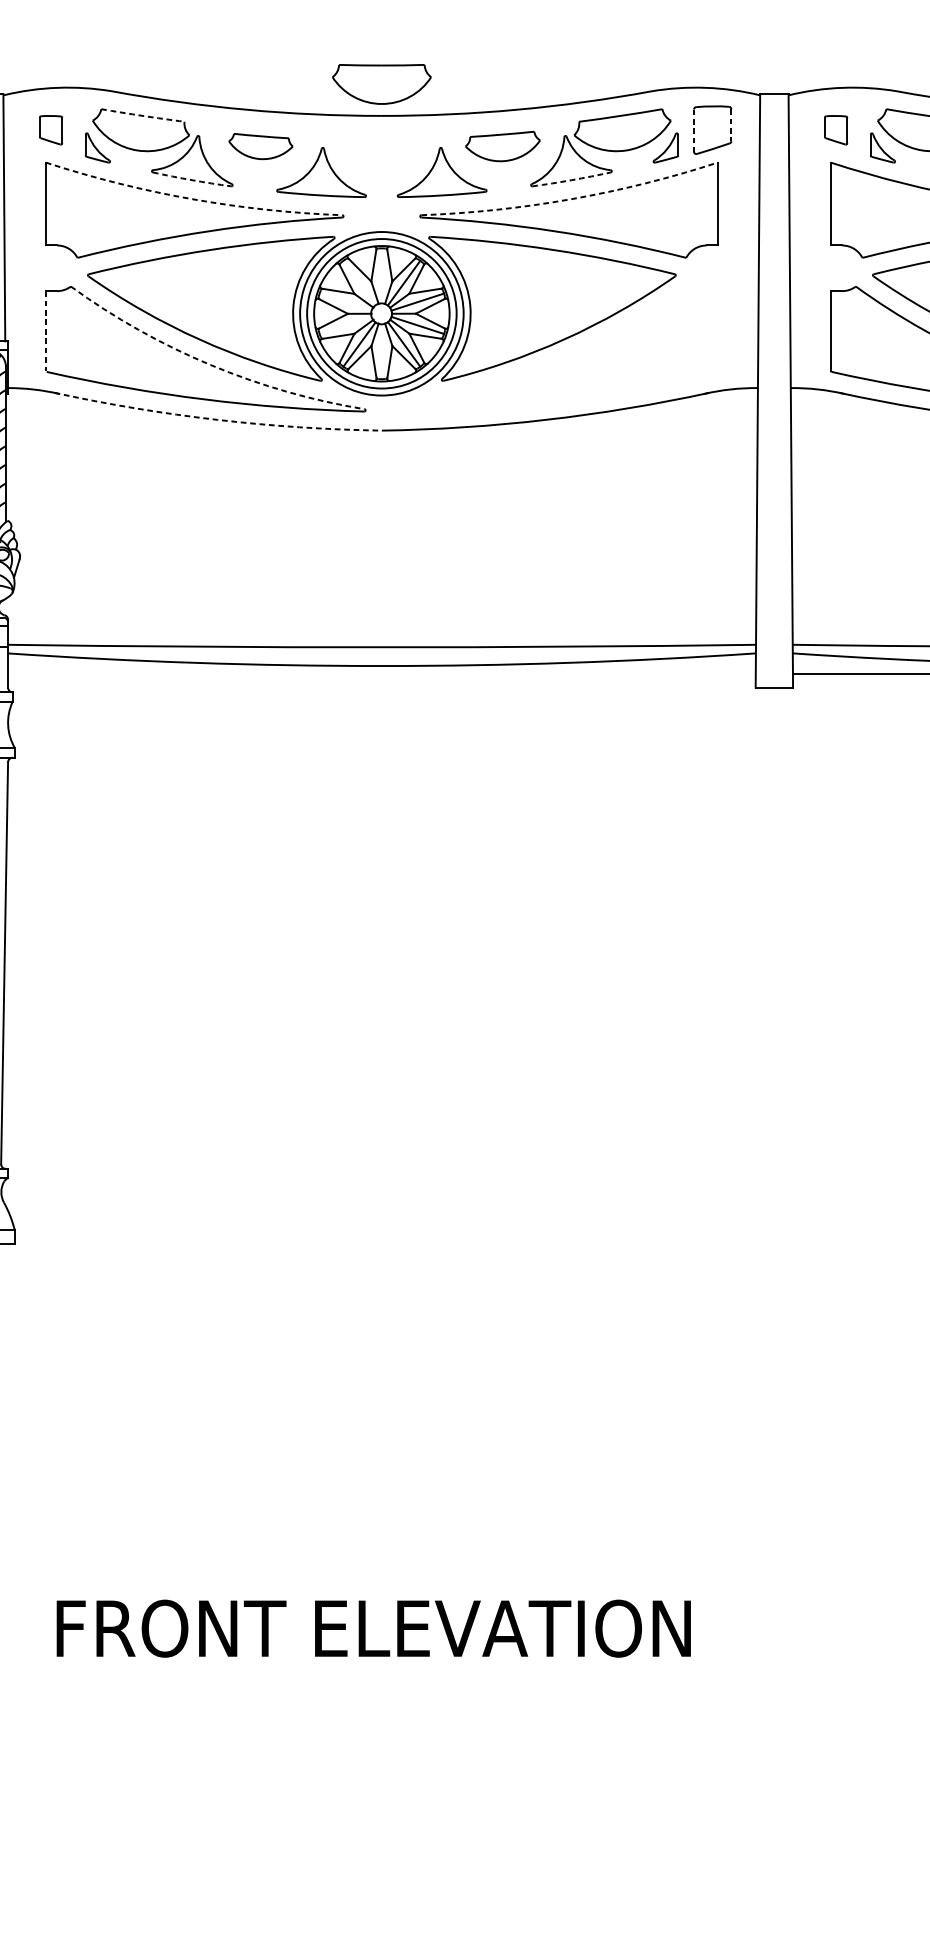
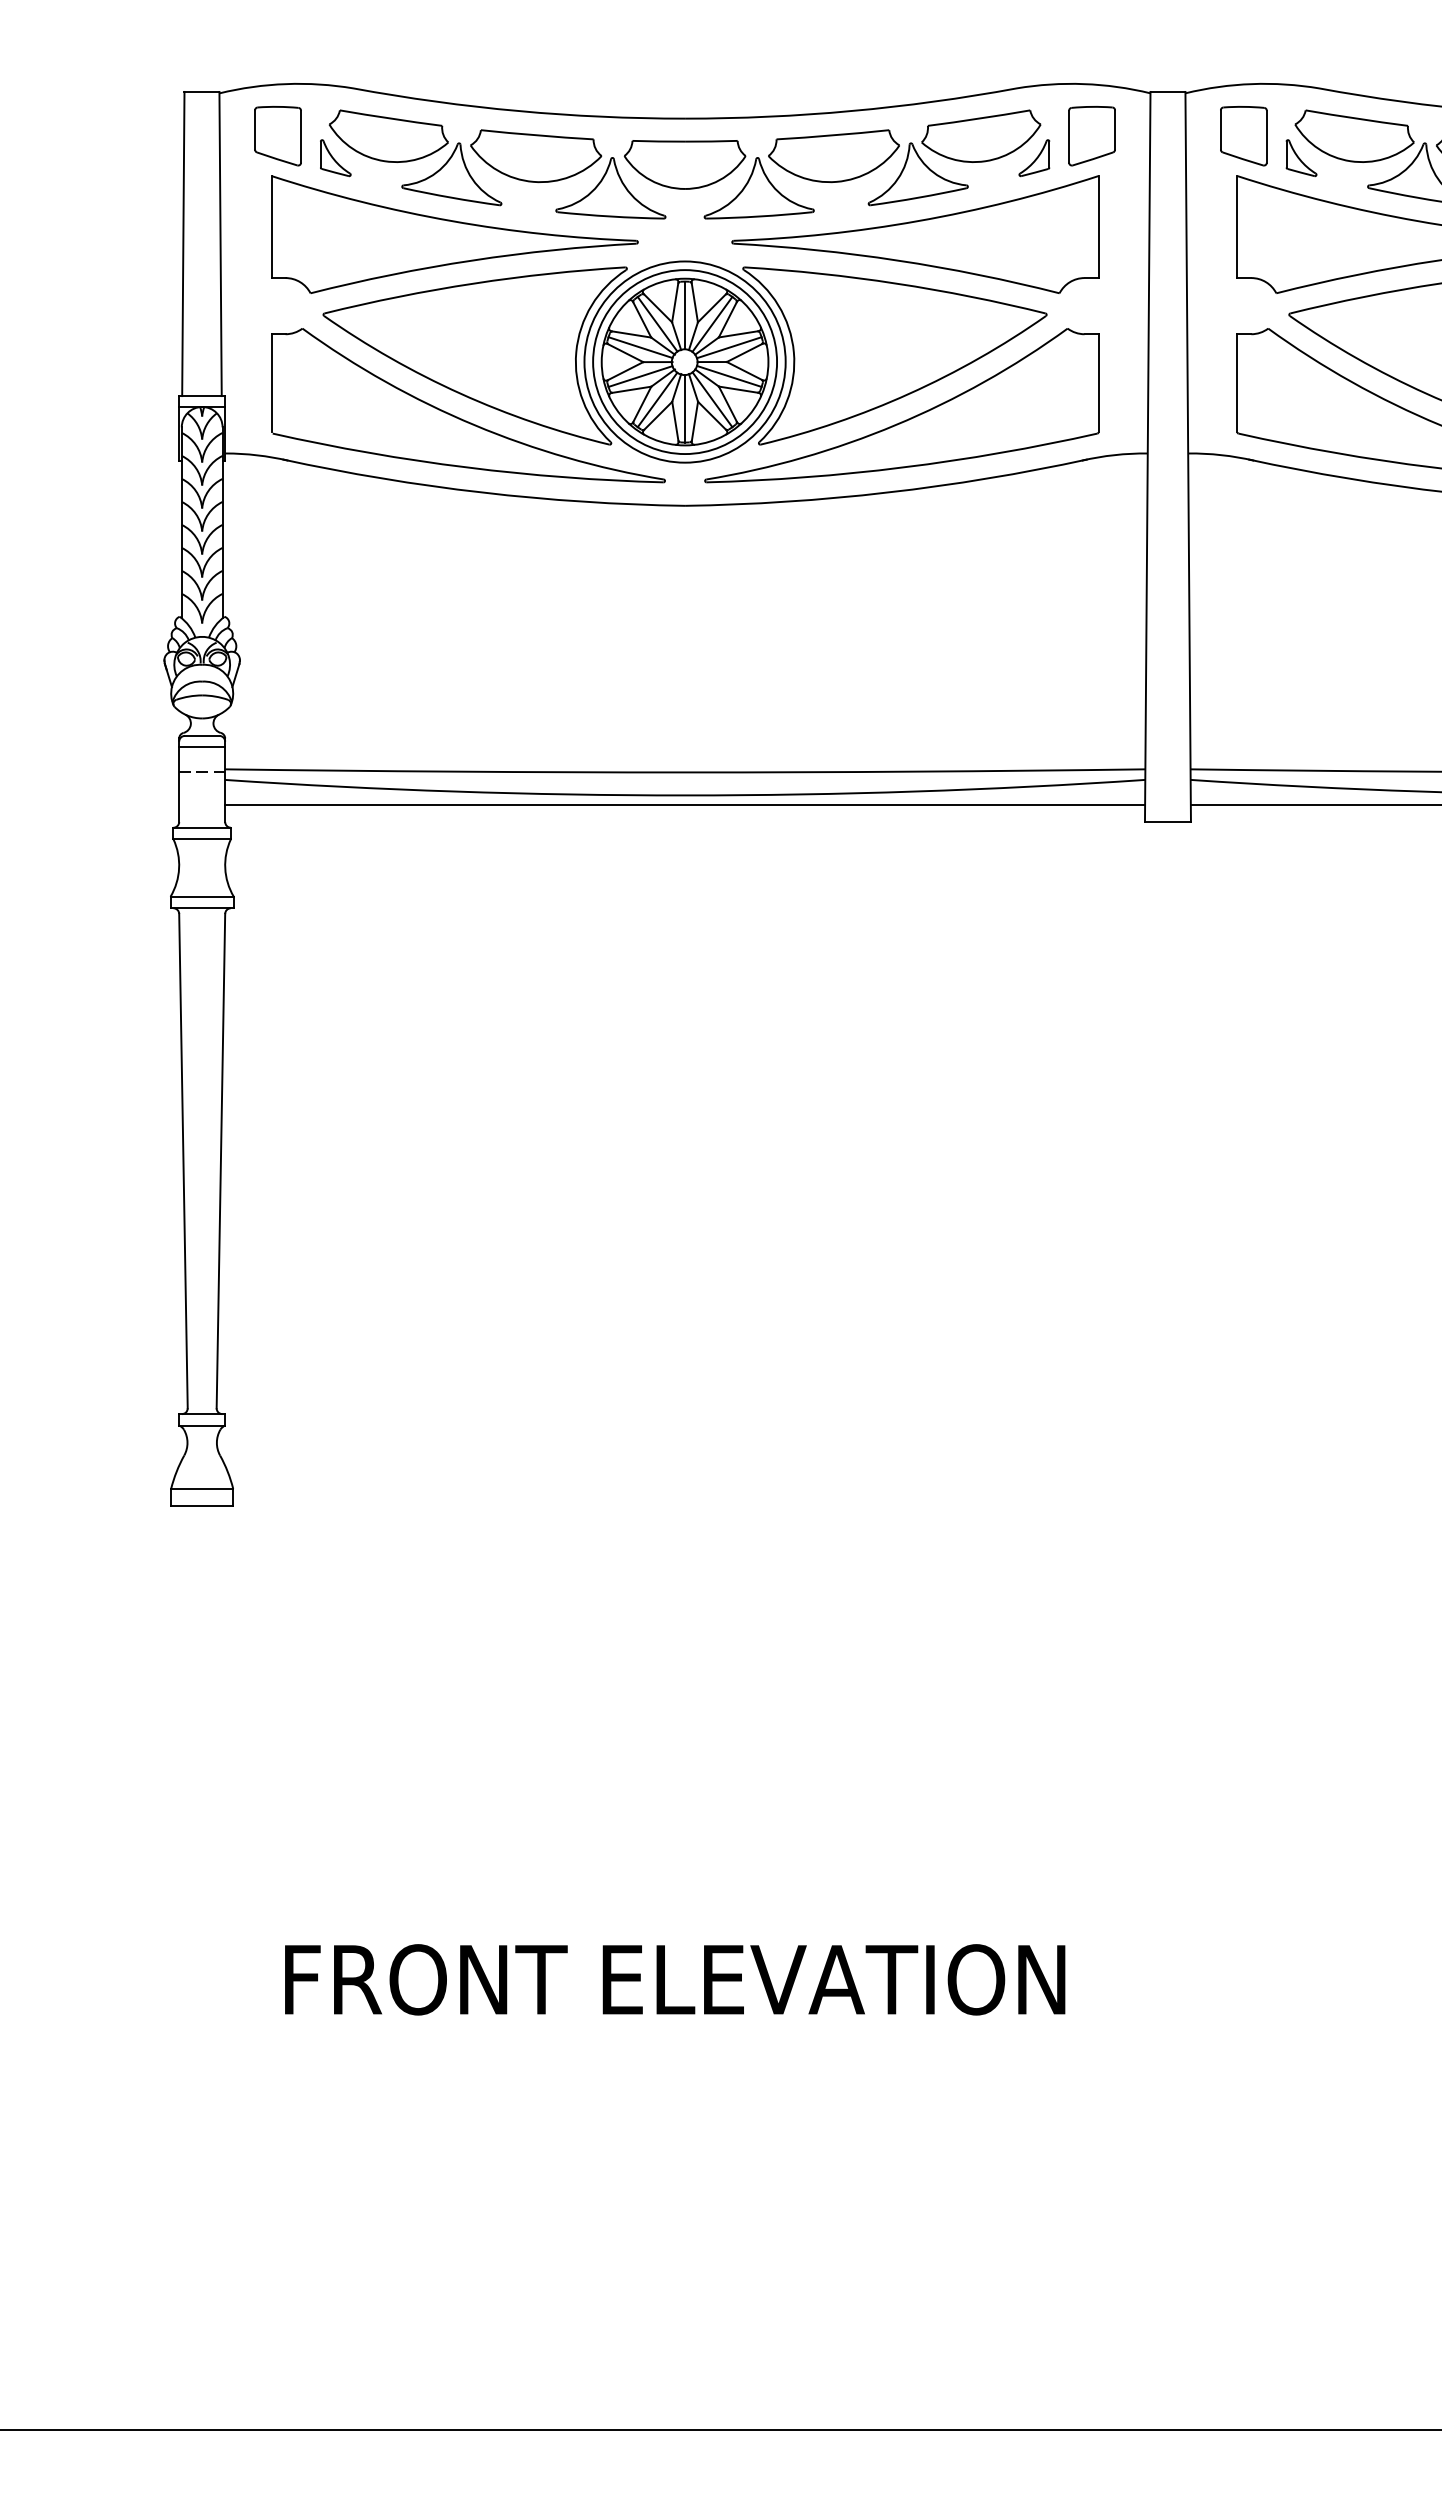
part: (381, 84) -> (684, 164), moved
line: (143, 115) -> (391, 118), dashed -> solid
line: (731, 125) -> (1115, 130), dashed -> solid
part: (50, 130) -> (277, 136), size x1.67
line: (694, 130) -> (1069, 136), dashed -> solid
part: (835, 130) -> (1243, 136), size x1.67
part: (261, 146) -> (536, 156), size x1.67
part: (502, 146) -> (833, 156), size x1.43
arc: (192, 180) -> (451, 197), dashed -> solid
arc: (571, 180) -> (918, 197), dashed -> solid
arc: (192, 199) -> (451, 221), dashed -> solid
arc: (571, 199) -> (918, 221), dashed -> solid
line: (382, 275) -> (685, 315), added
line: (359, 282) -> (657, 323), added
line: (345, 301) -> (640, 347), added
line: (345, 325) -> (640, 376), added
line: (45, 331) -> (271, 383), dashed -> solid
line: (382, 351) -> (685, 408), added
part: (563, 359) -> (908, 418), added
arc: (210, 365) -> (474, 425), dashed -> solid
arc: (217, 419) -> (482, 492), dashed -> solid
line: (382, 673) -> (685, 804), added

